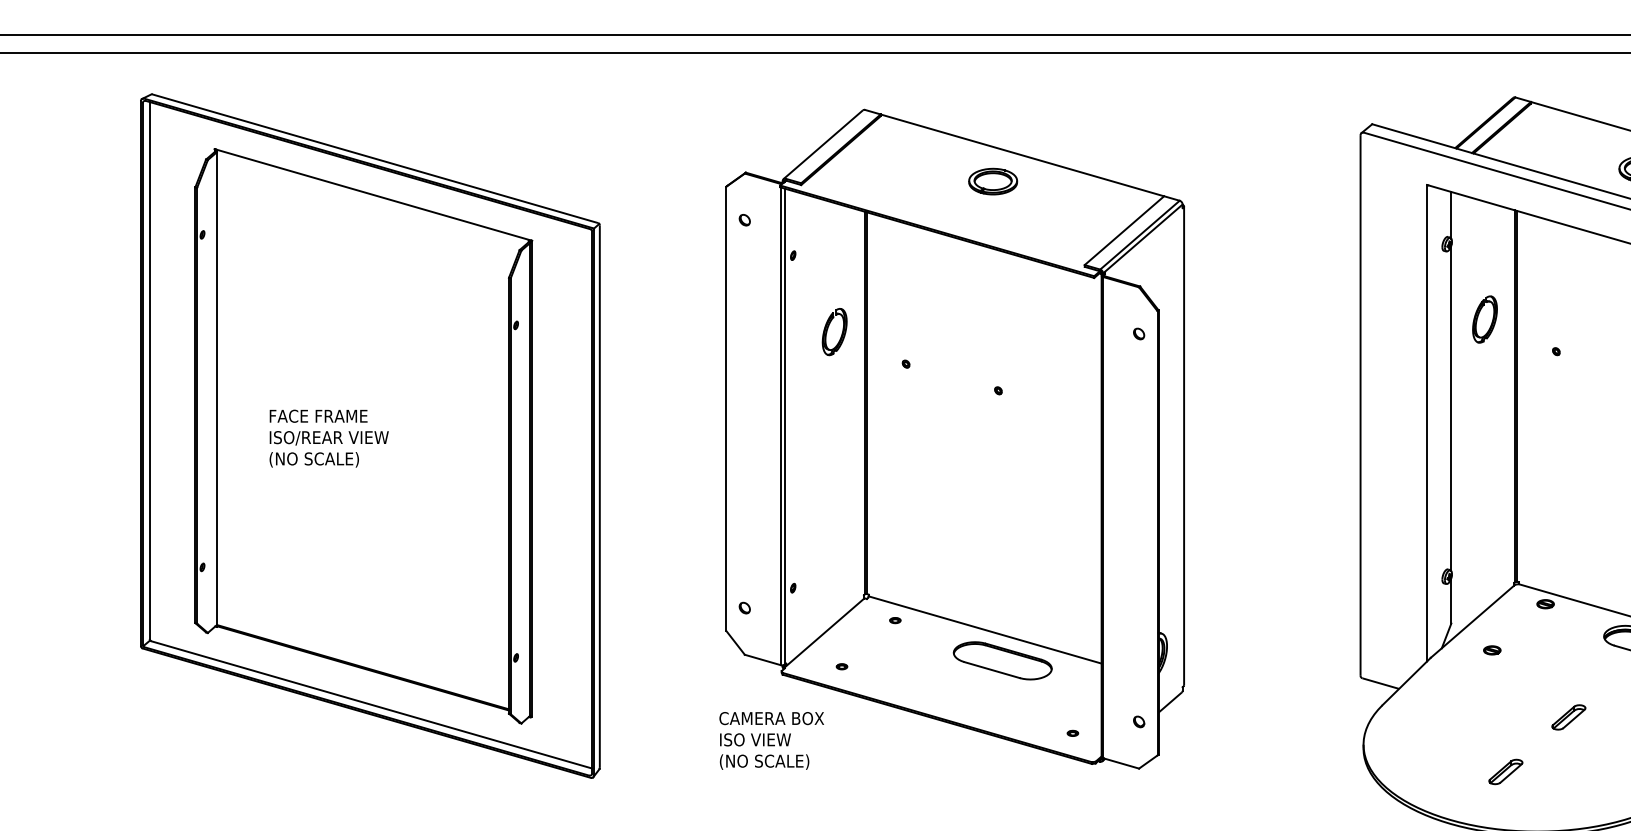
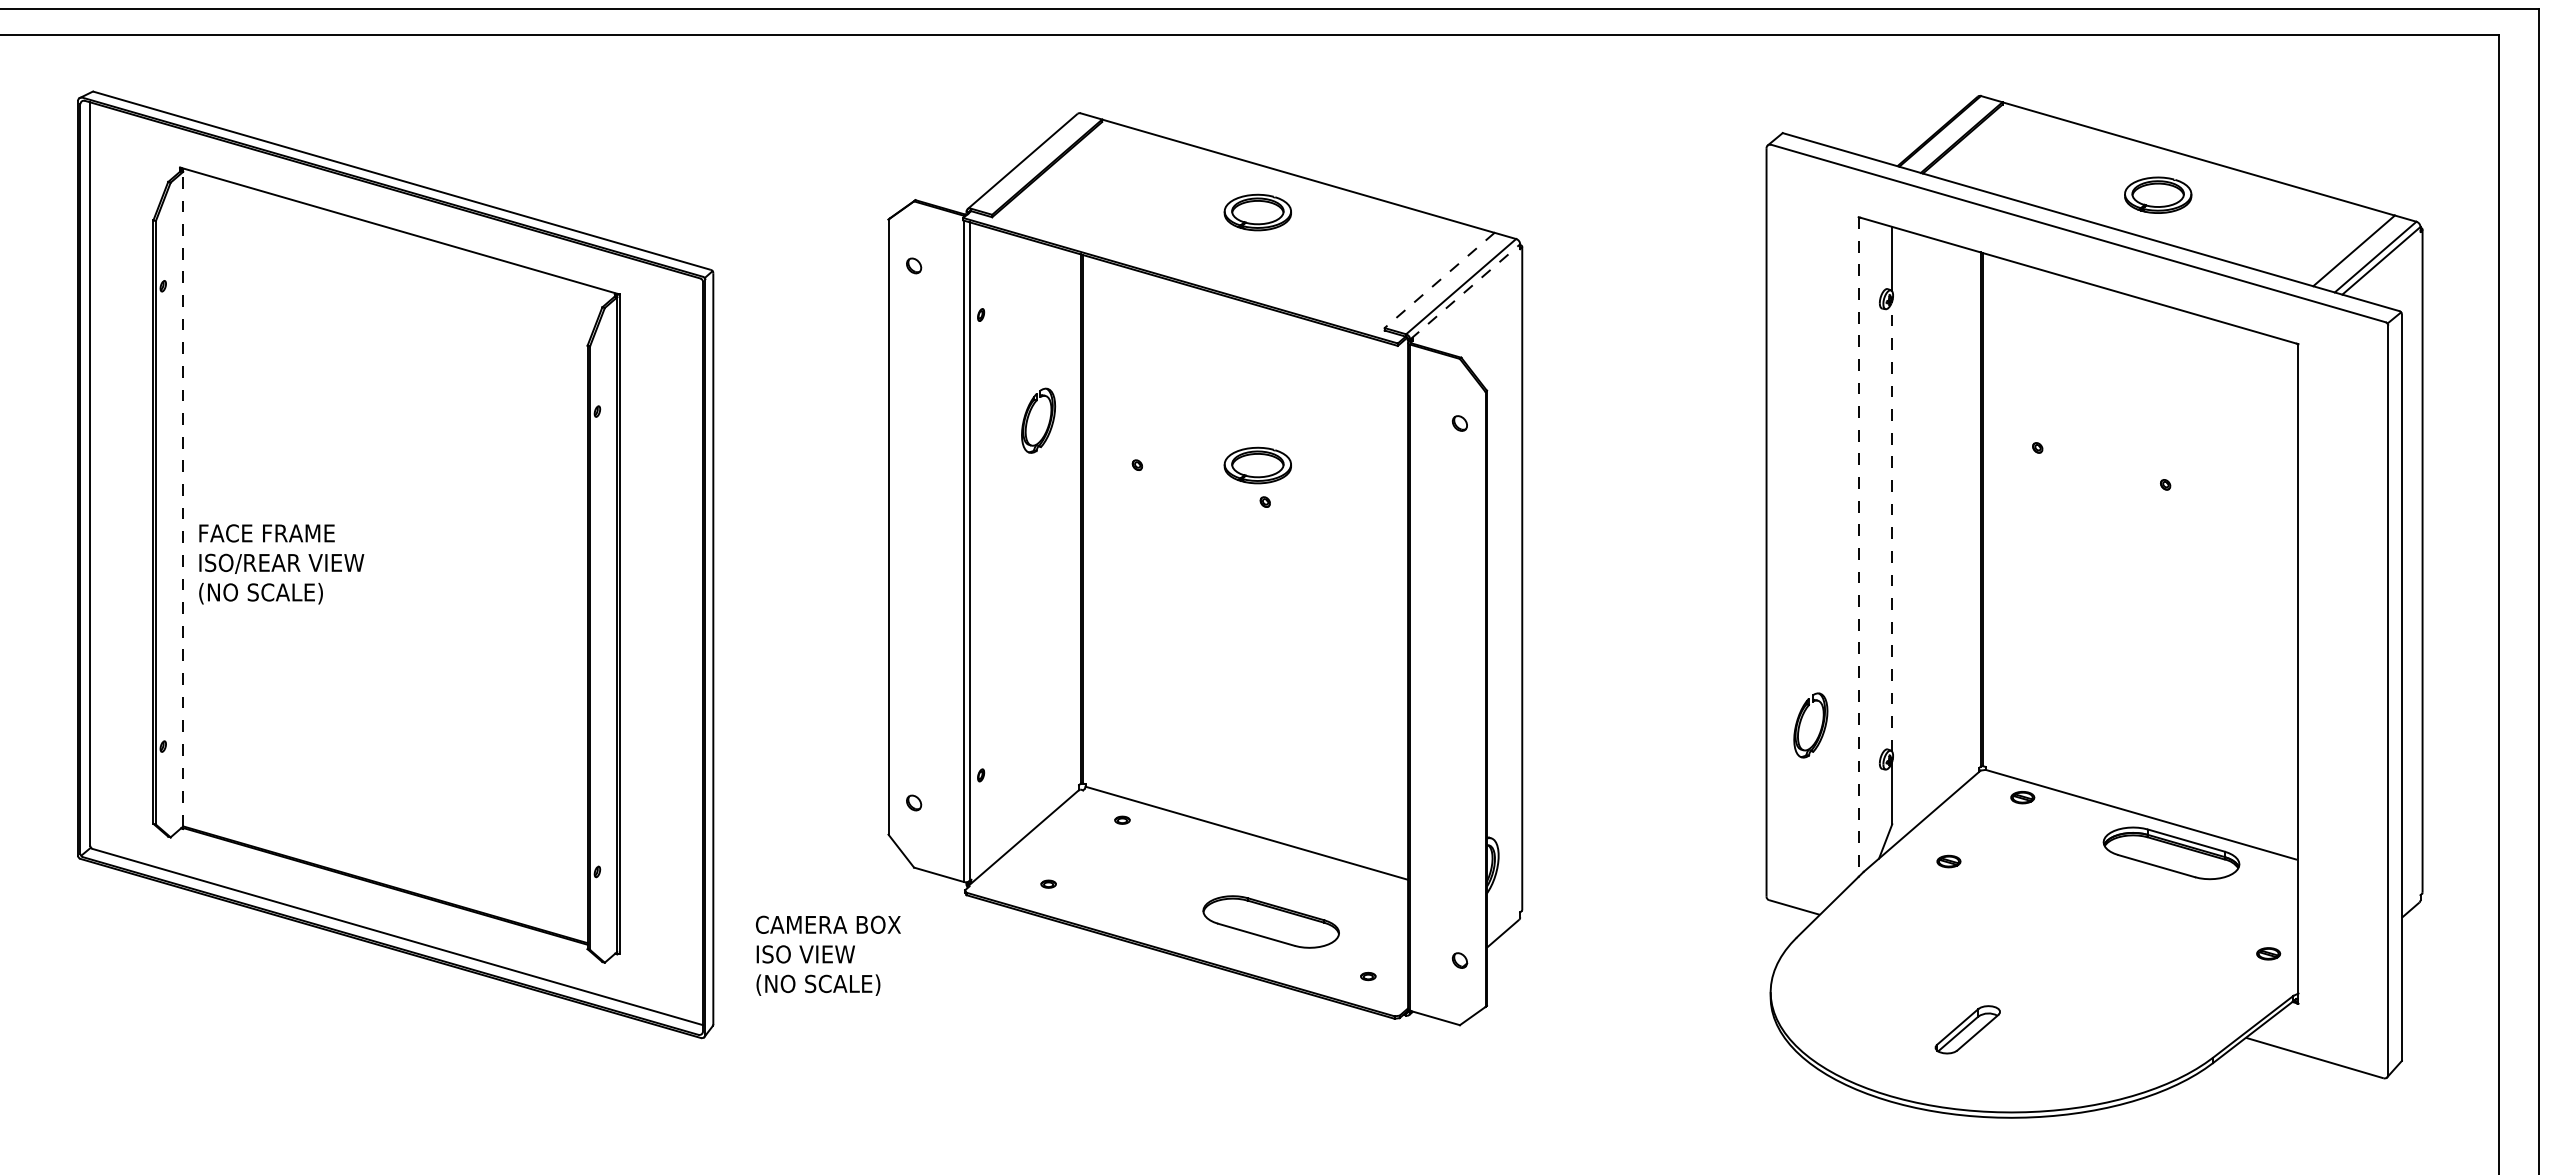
line: (1124, 230) -> (1439, 280), solid -> dashed
line: (1143, 238) -> (1465, 291), solid -> dashed
part: (1478, 317) -> (1801, 722), moved
part: (992, 364) -> (1257, 465), added
line: (217, 388) -> (183, 498), solid -> dashed
line: (1451, 407) -> (1892, 525), solid -> dashed
line: (1426, 422) -> (1858, 546), solid -> dashed
text: (329, 438) -> (281, 564), moved
part: (1002, 660) -> (1270, 921), moved
part: (1568, 717) -> (2054, 954), removed
text: (771, 740) -> (828, 955), moved
part: (1505, 771) -> (1967, 1029), size x1.4

